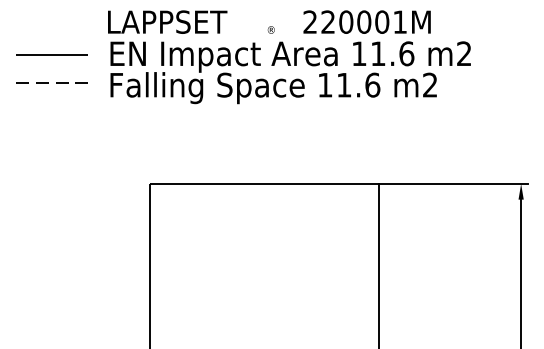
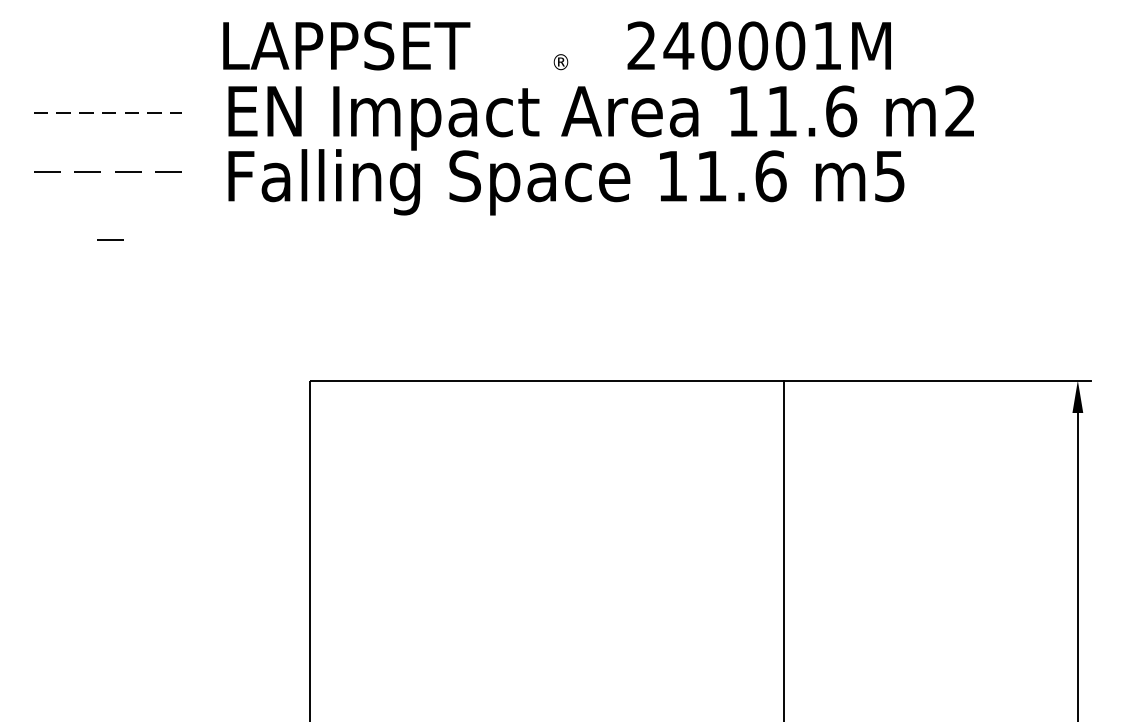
text: (327, 21) -> (677, 44), 220001M -> 240001M
line: (52, 54) -> (108, 112), solid -> dashed
text: (430, 84) -> (890, 174), m2 -> m5
line: (53, 115) -> (110, 238), added

